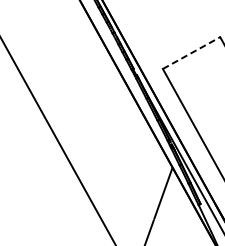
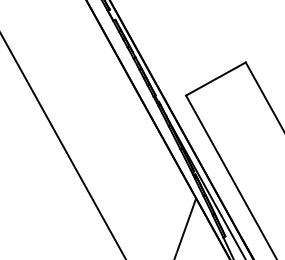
line: (192, 52) -> (216, 78), dashed -> solid

